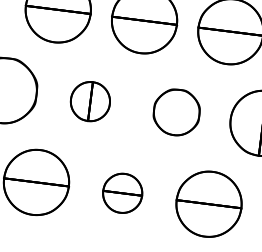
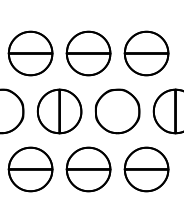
part: (90, 101) -> (59, 111), size x1.67
part: (176, 112) -> (117, 111), size x1.43
part: (122, 193) -> (88, 169), size x1.67

